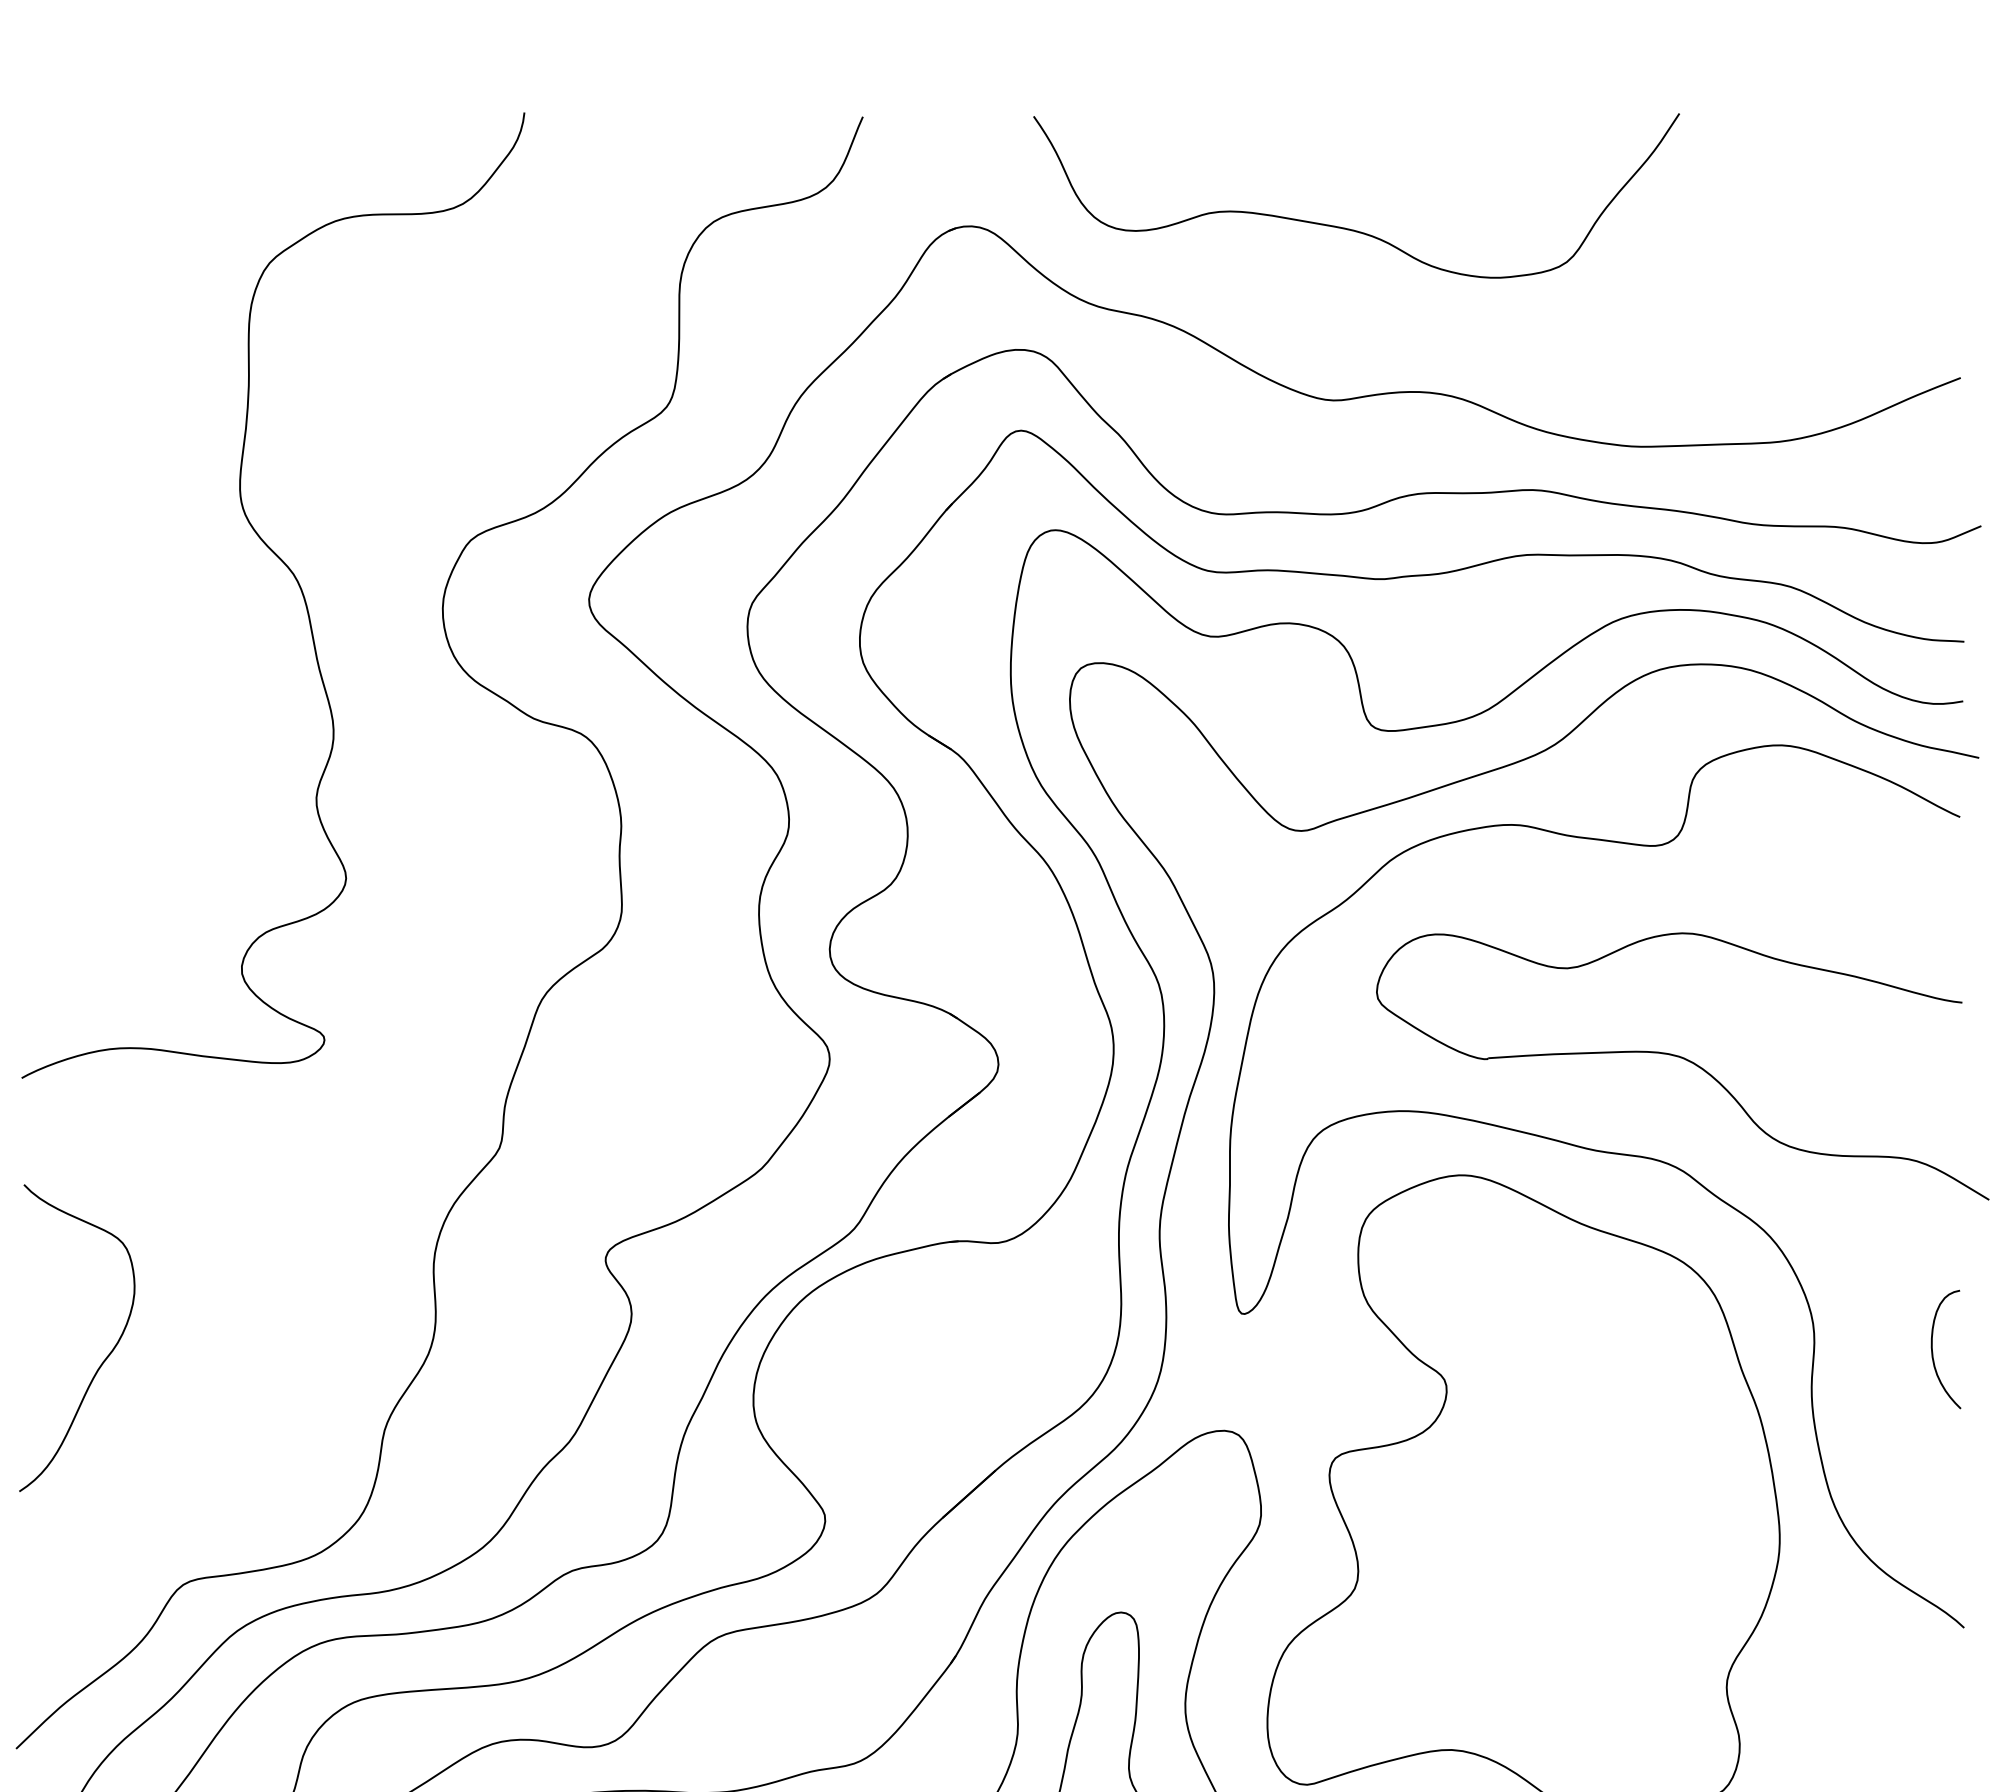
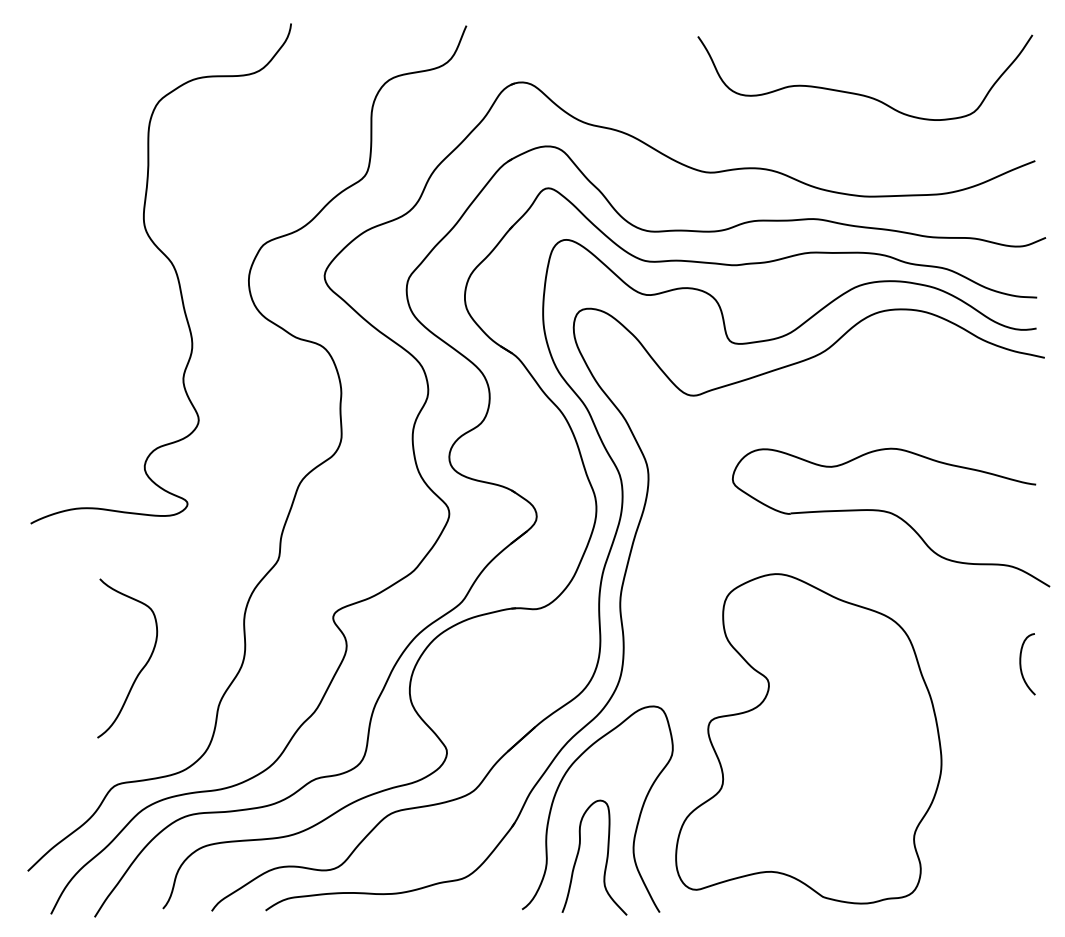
curve: (1355, 228) -> (864, 94), moved
curve: (1606, 1154) -> (851, 563), removed
curve: (104, 1357) -> (141, 668), moved

